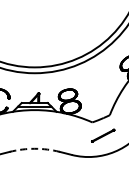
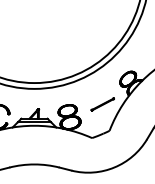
line: (102, 135) -> (102, 104), moved
arc: (34, 148) -> (34, 164), dashed -> solid

